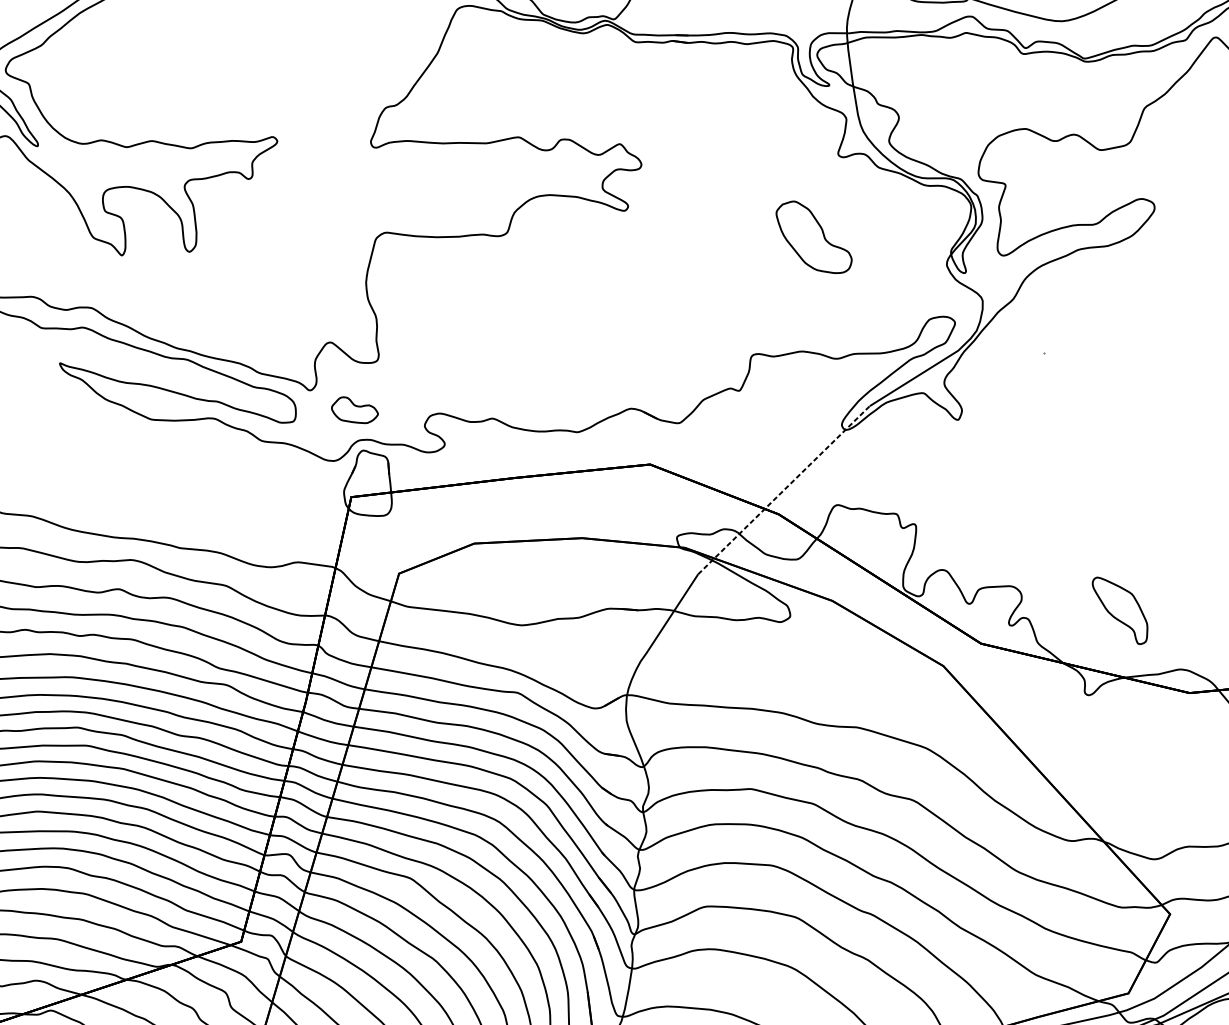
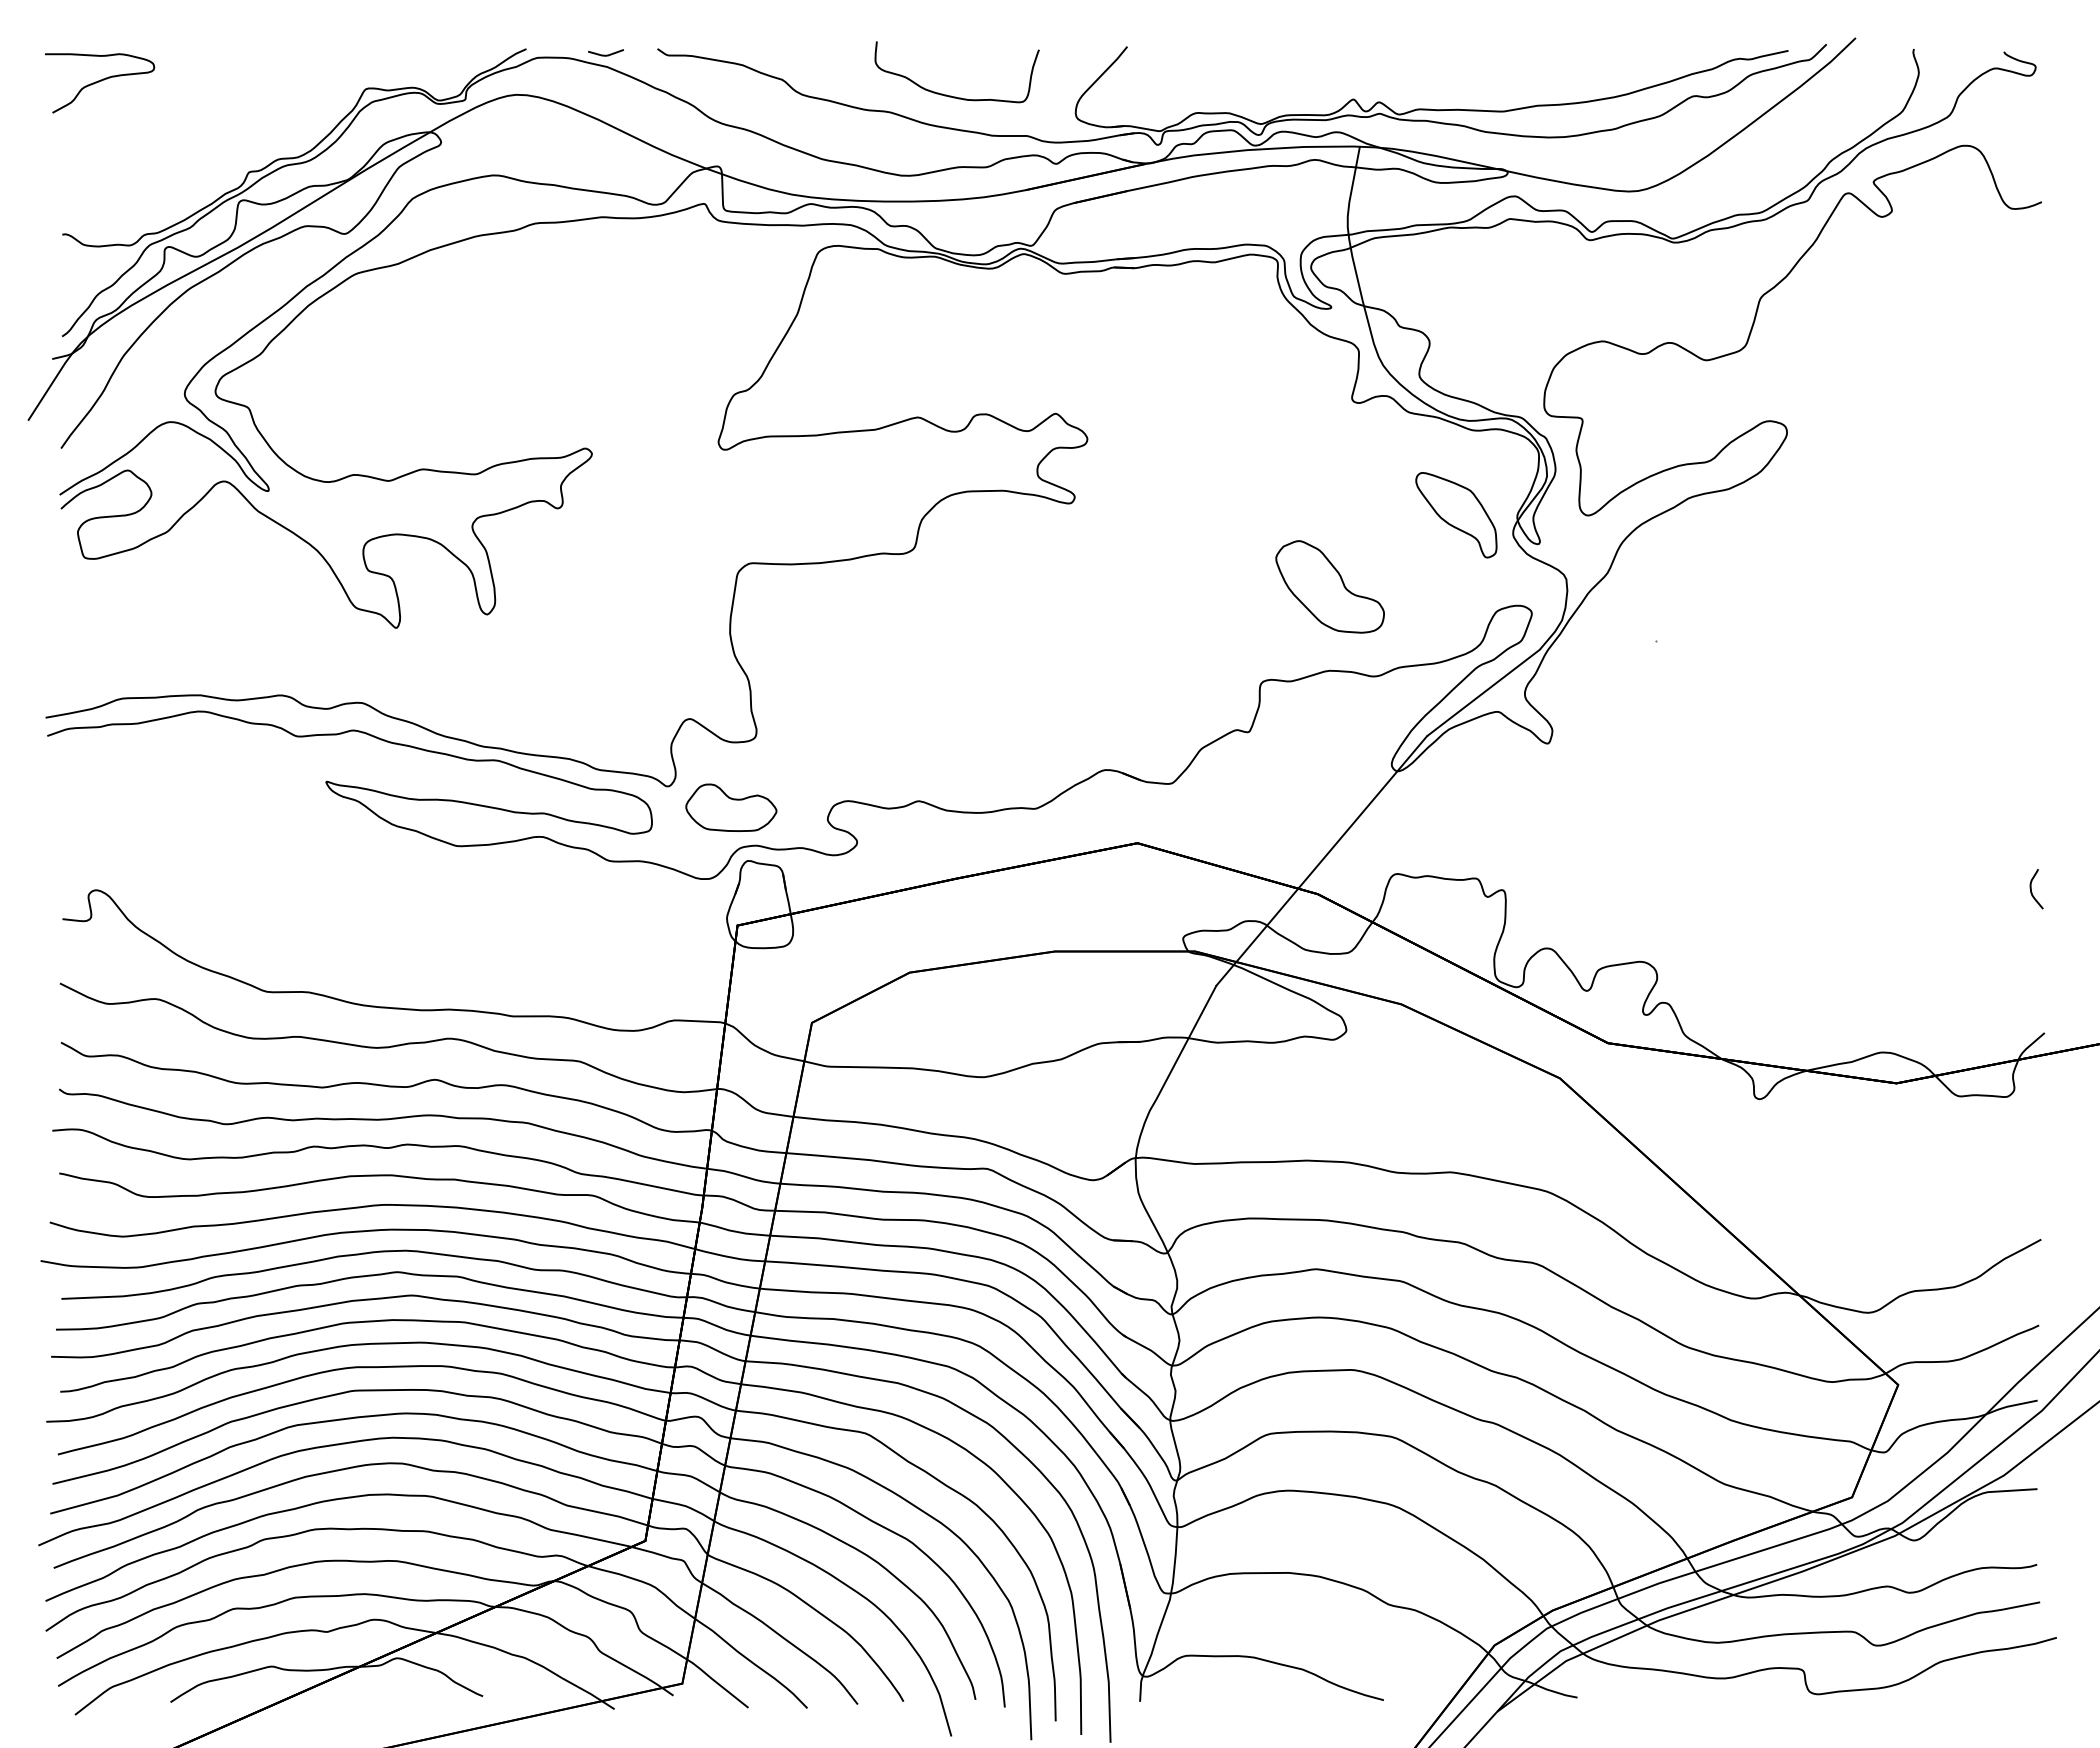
part: (813, 236) -> (1329, 586), moved
part: (355, 410) -> (731, 807), size x1.43
line: (784, 490) -> (1322, 860), dashed -> solid
part: (1119, 611) -> (1456, 515), moved

